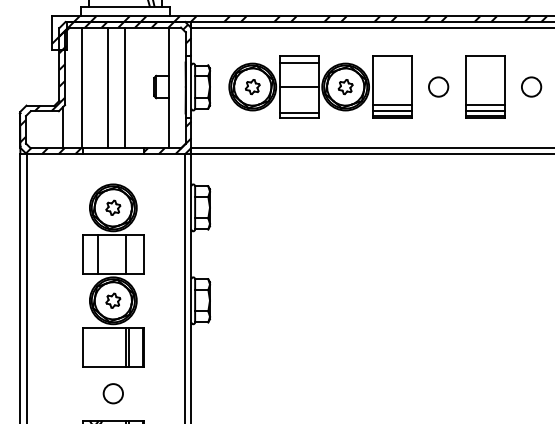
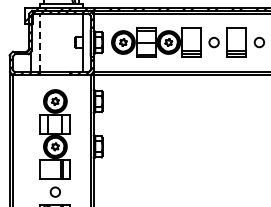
line: (82, 86) -> (40, 42), solid -> dashed
line: (107, 86) -> (52, 42), removed
line: (125, 86) -> (61, 42), removed

